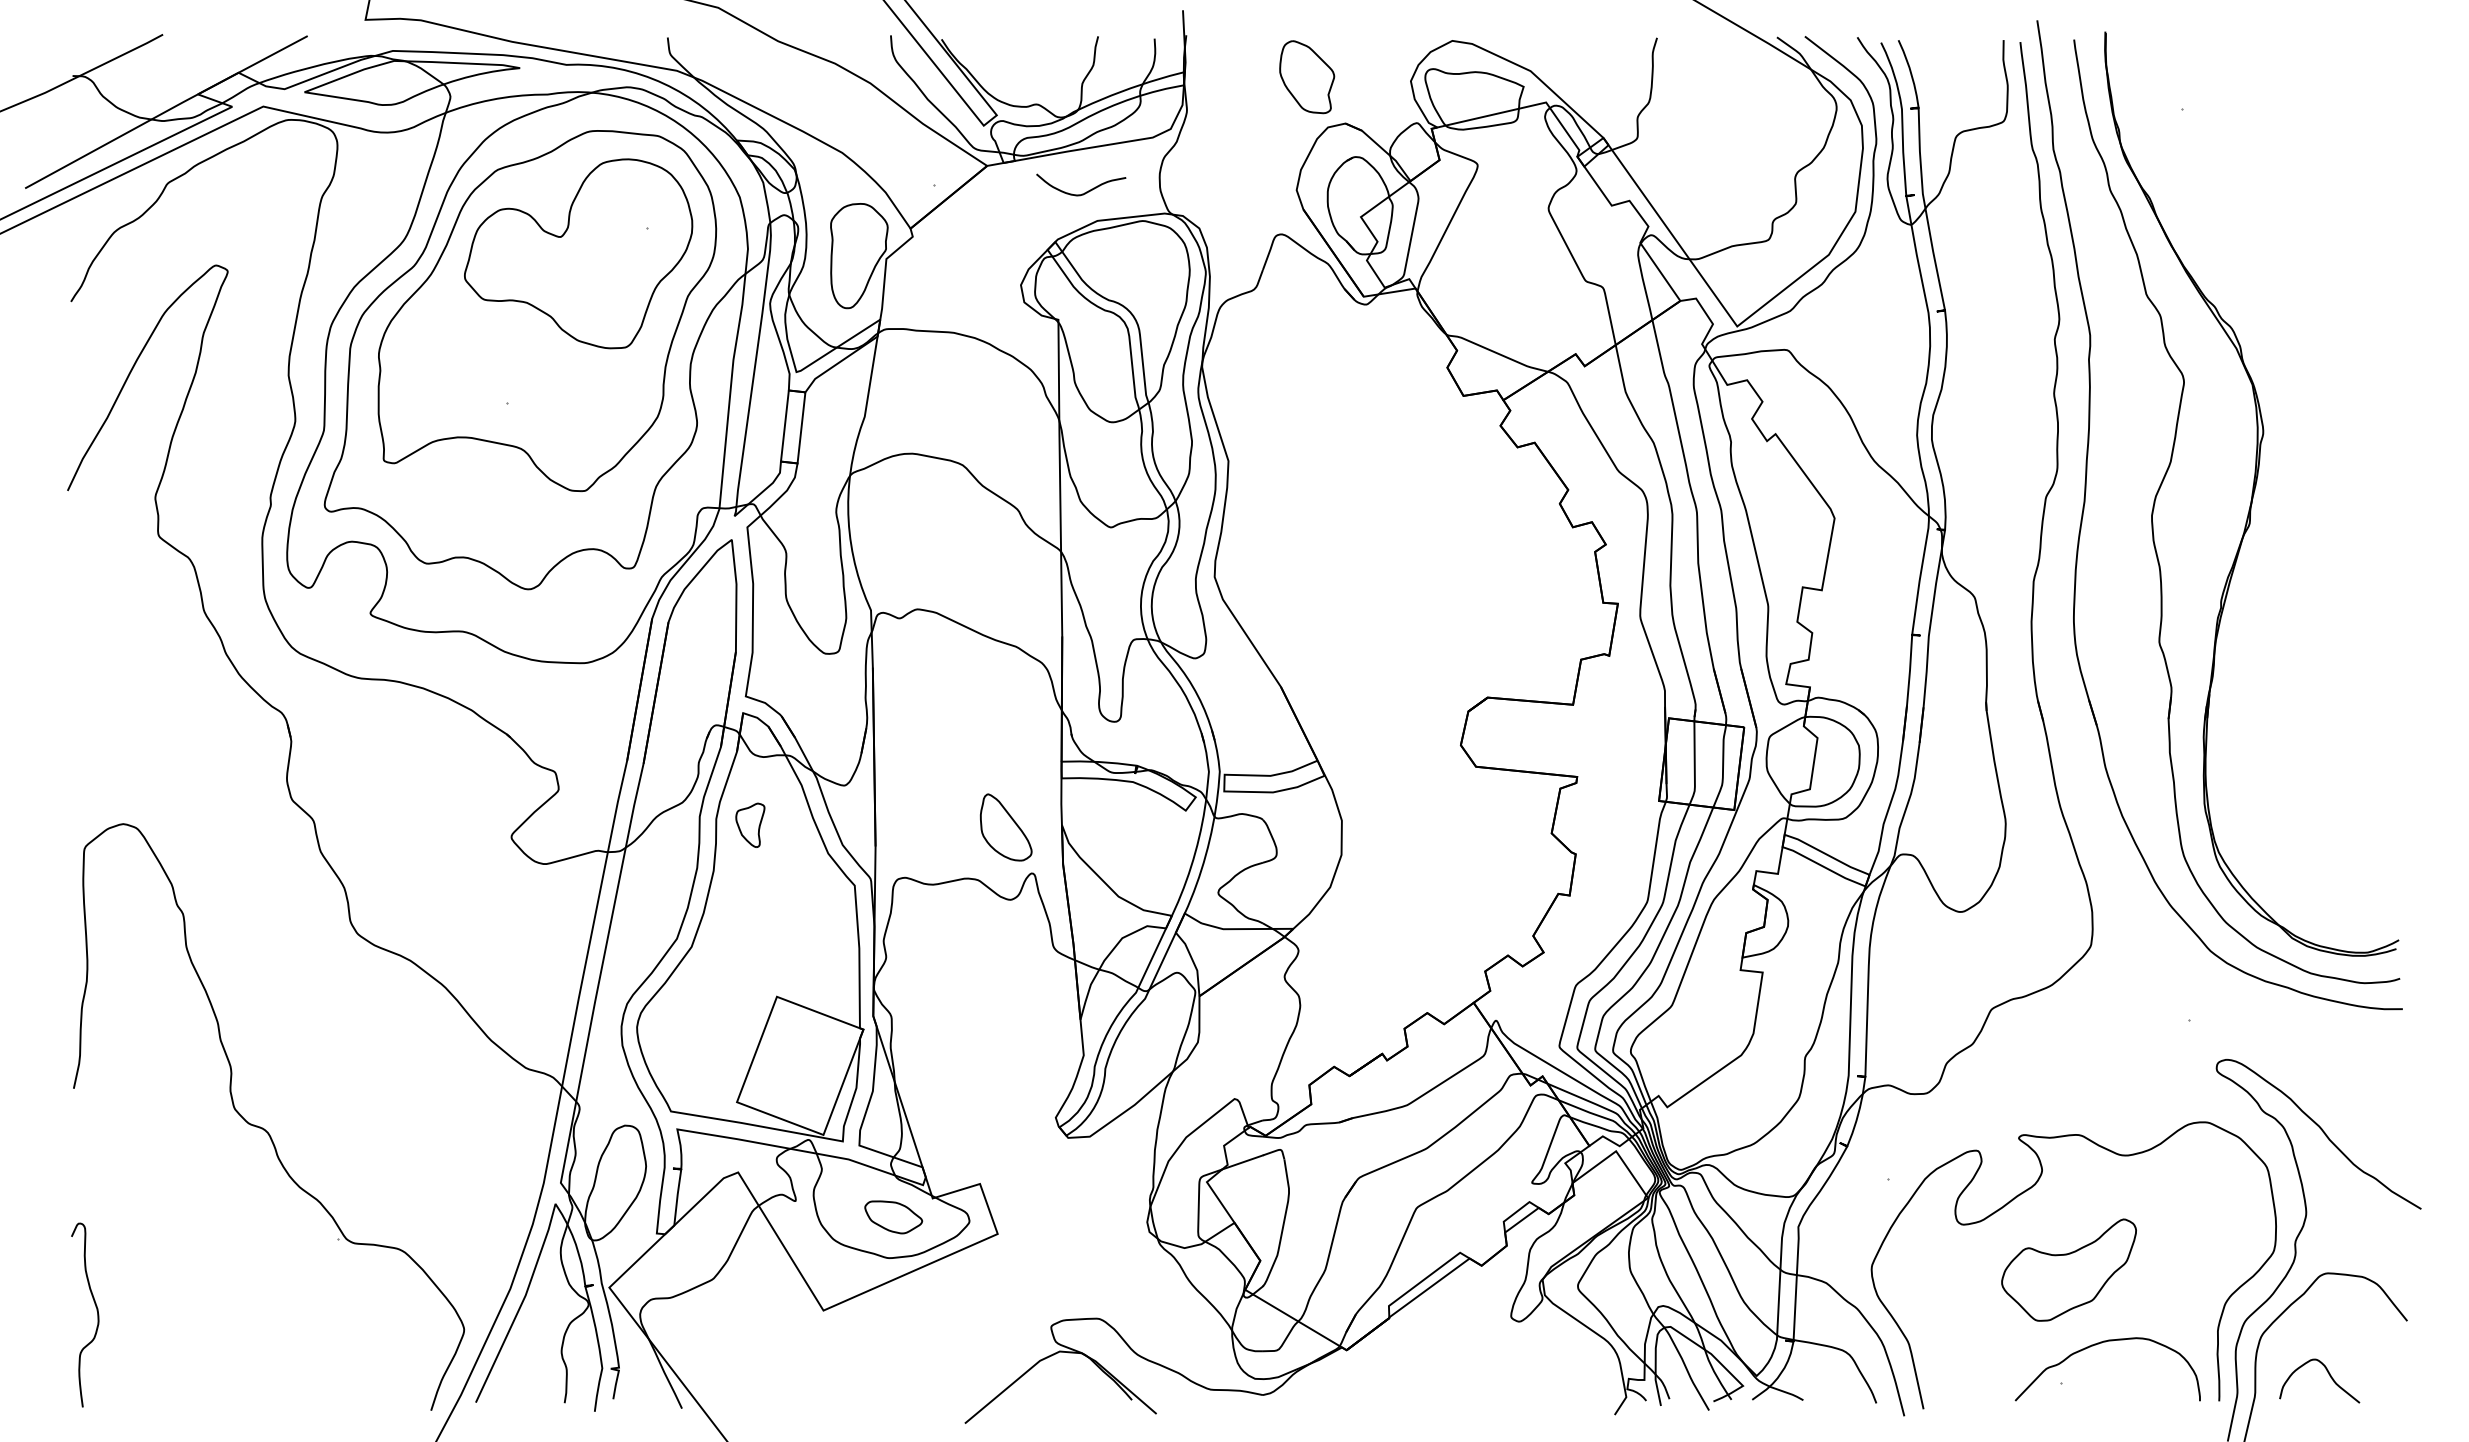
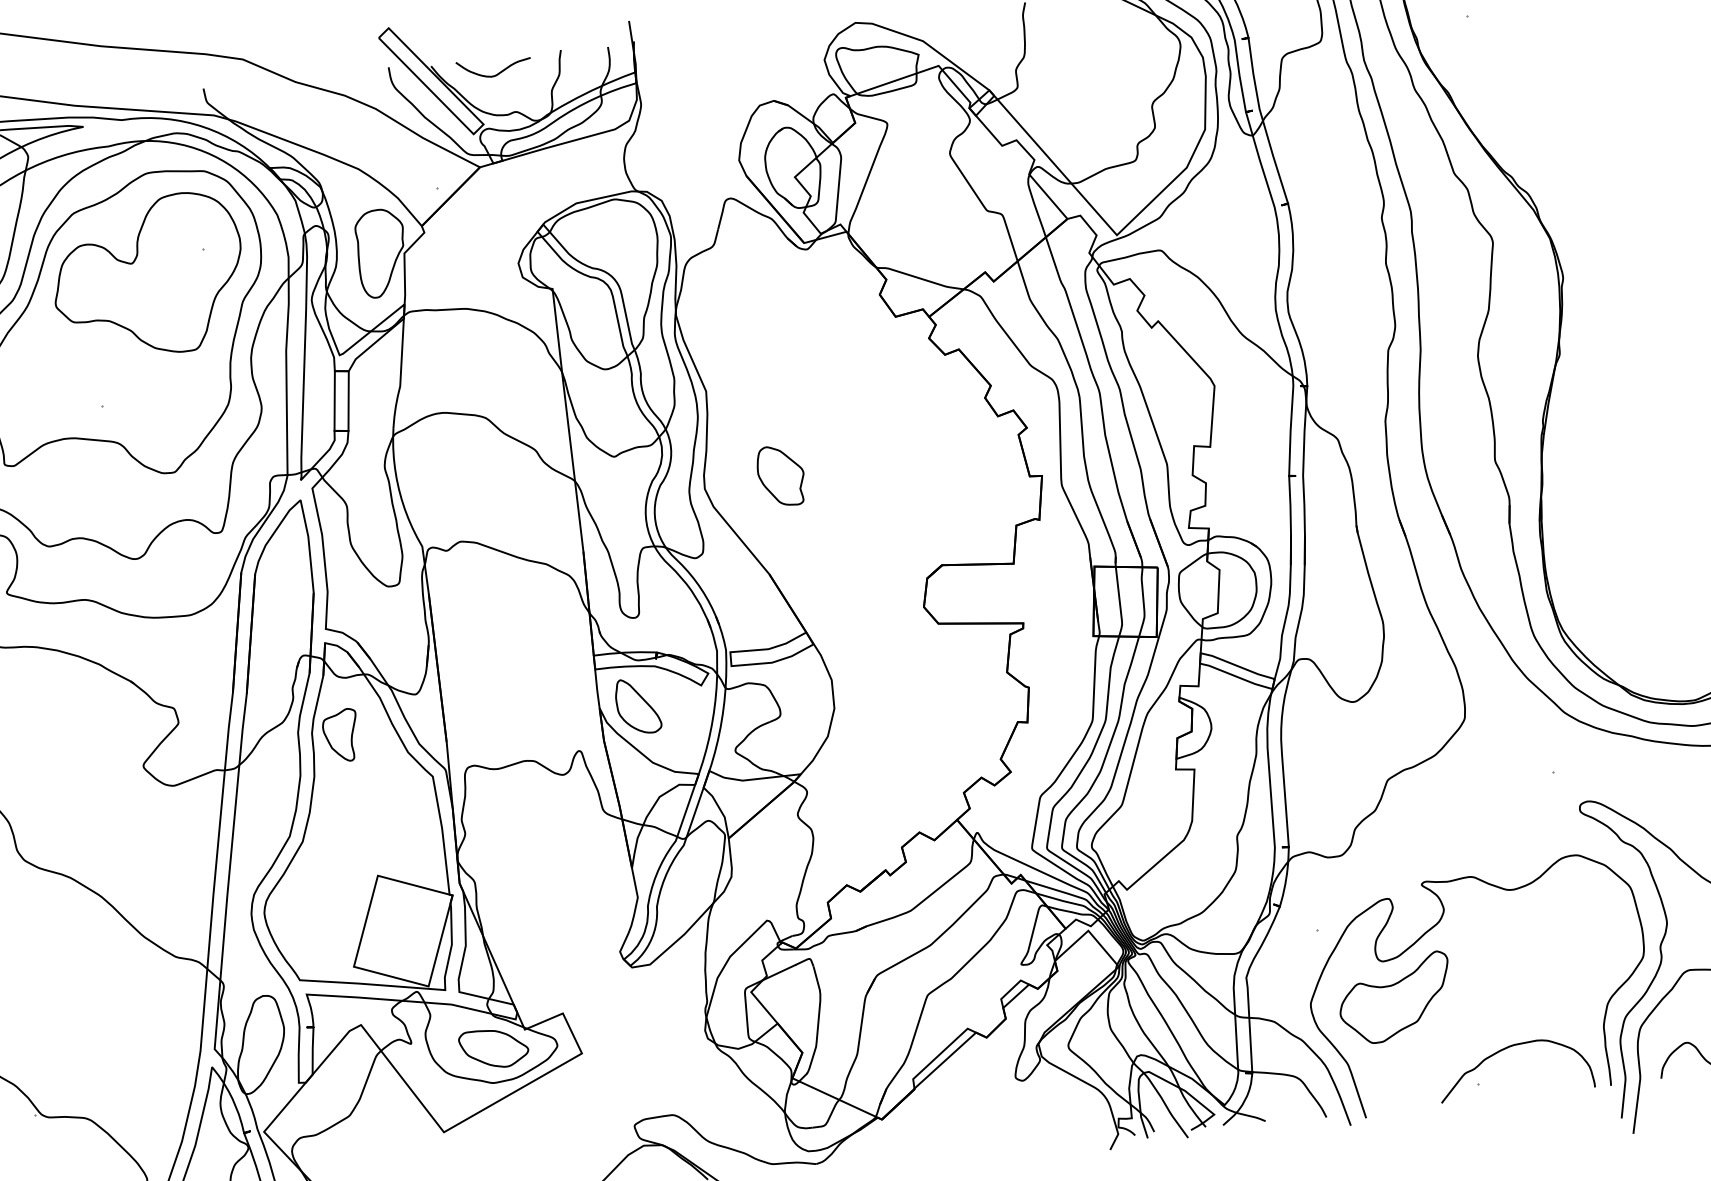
part: (1307, 77) -> (781, 476), moved
curve: (1084, 192) -> (497, 73), moved
part: (750, 825) -> (340, 735), size x1.43
part: (1005, 827) -> (637, 706), moved
part: (893, 1217) -> (493, 1048), size x1.43
part: (2068, 1269) -> (1394, 997), moved

